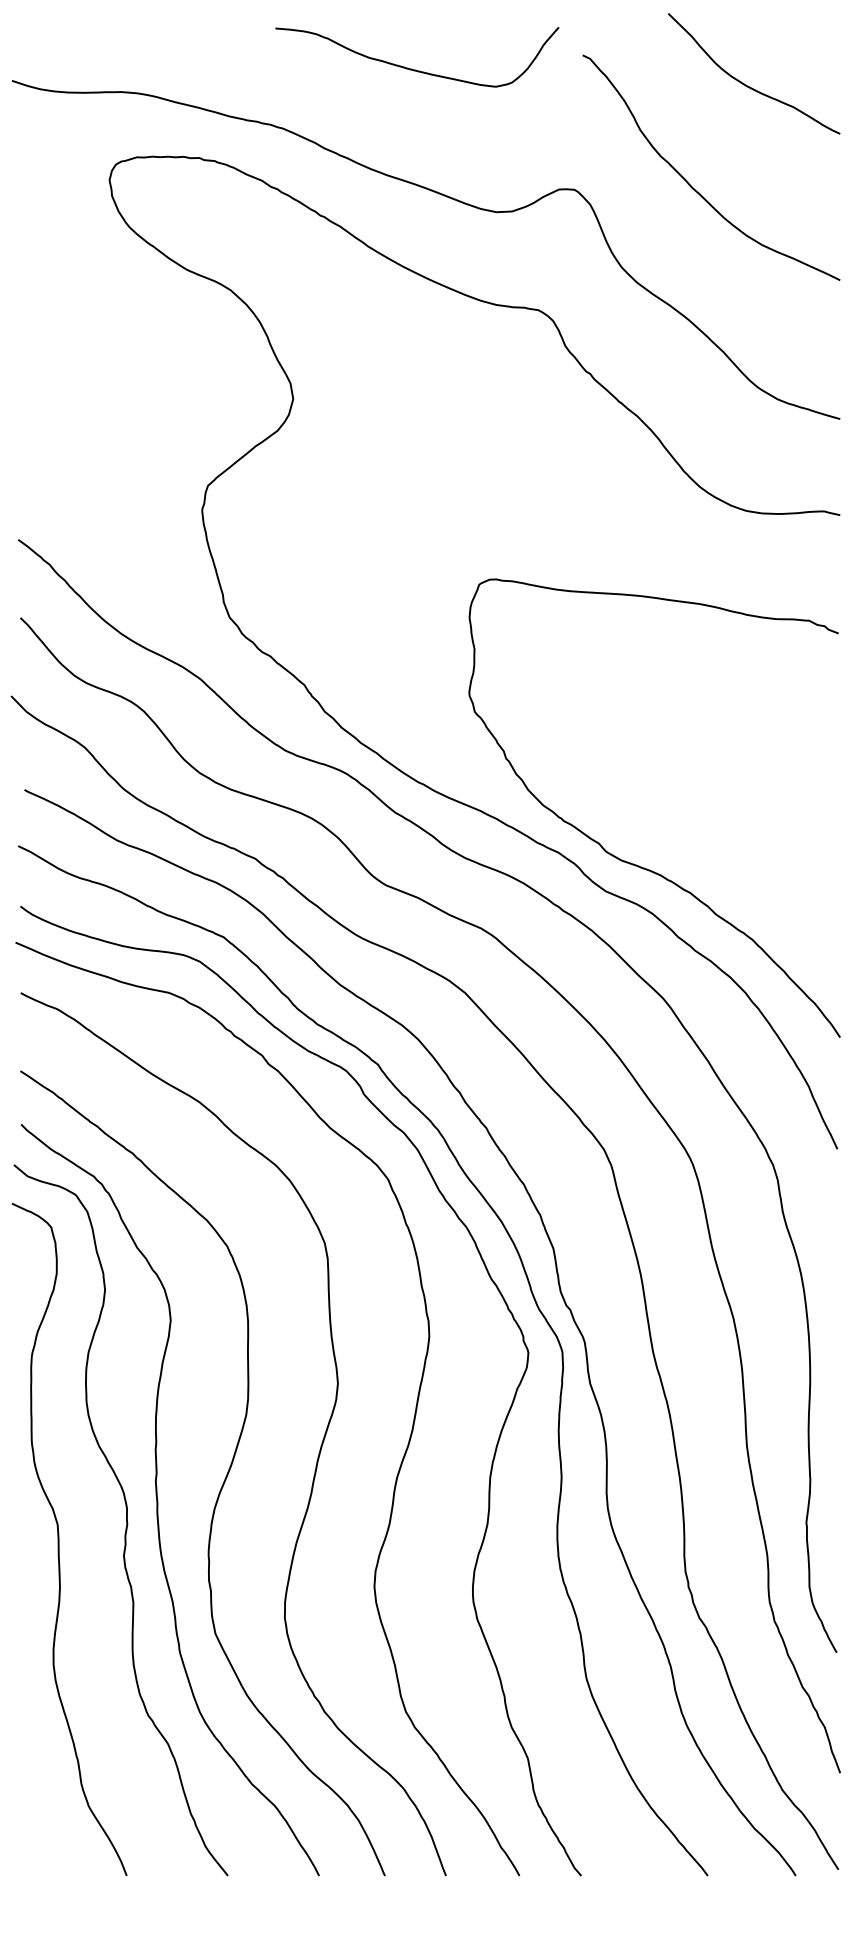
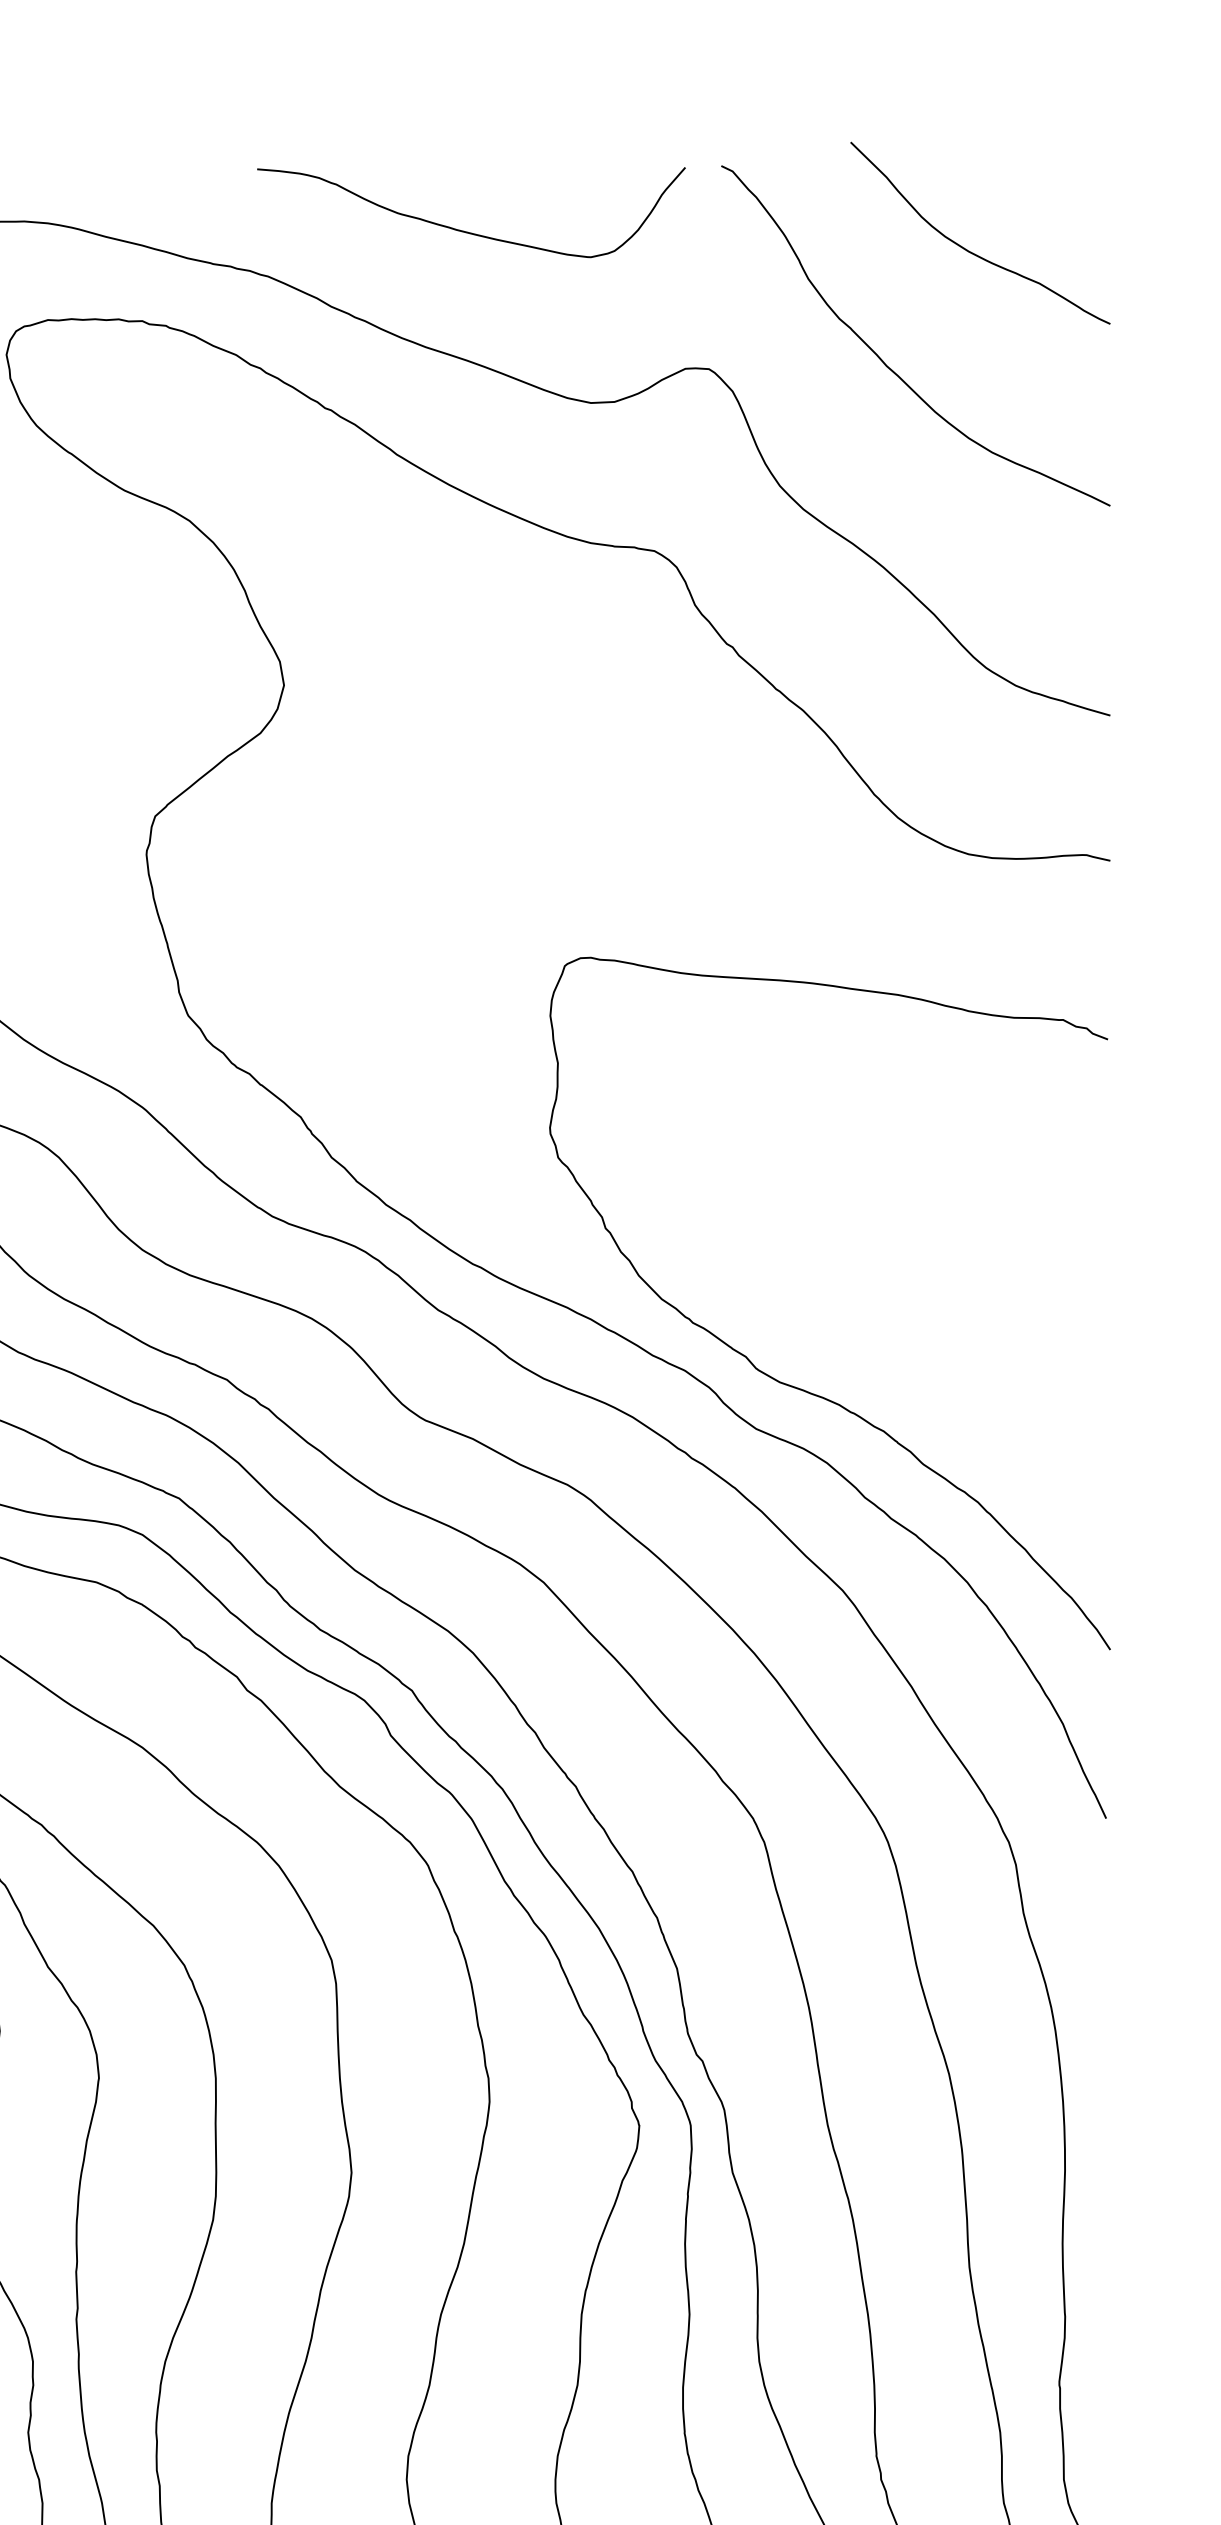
curve: (415, 69) -> (468, 231), moved
curve: (748, 85) -> (971, 250), moved

